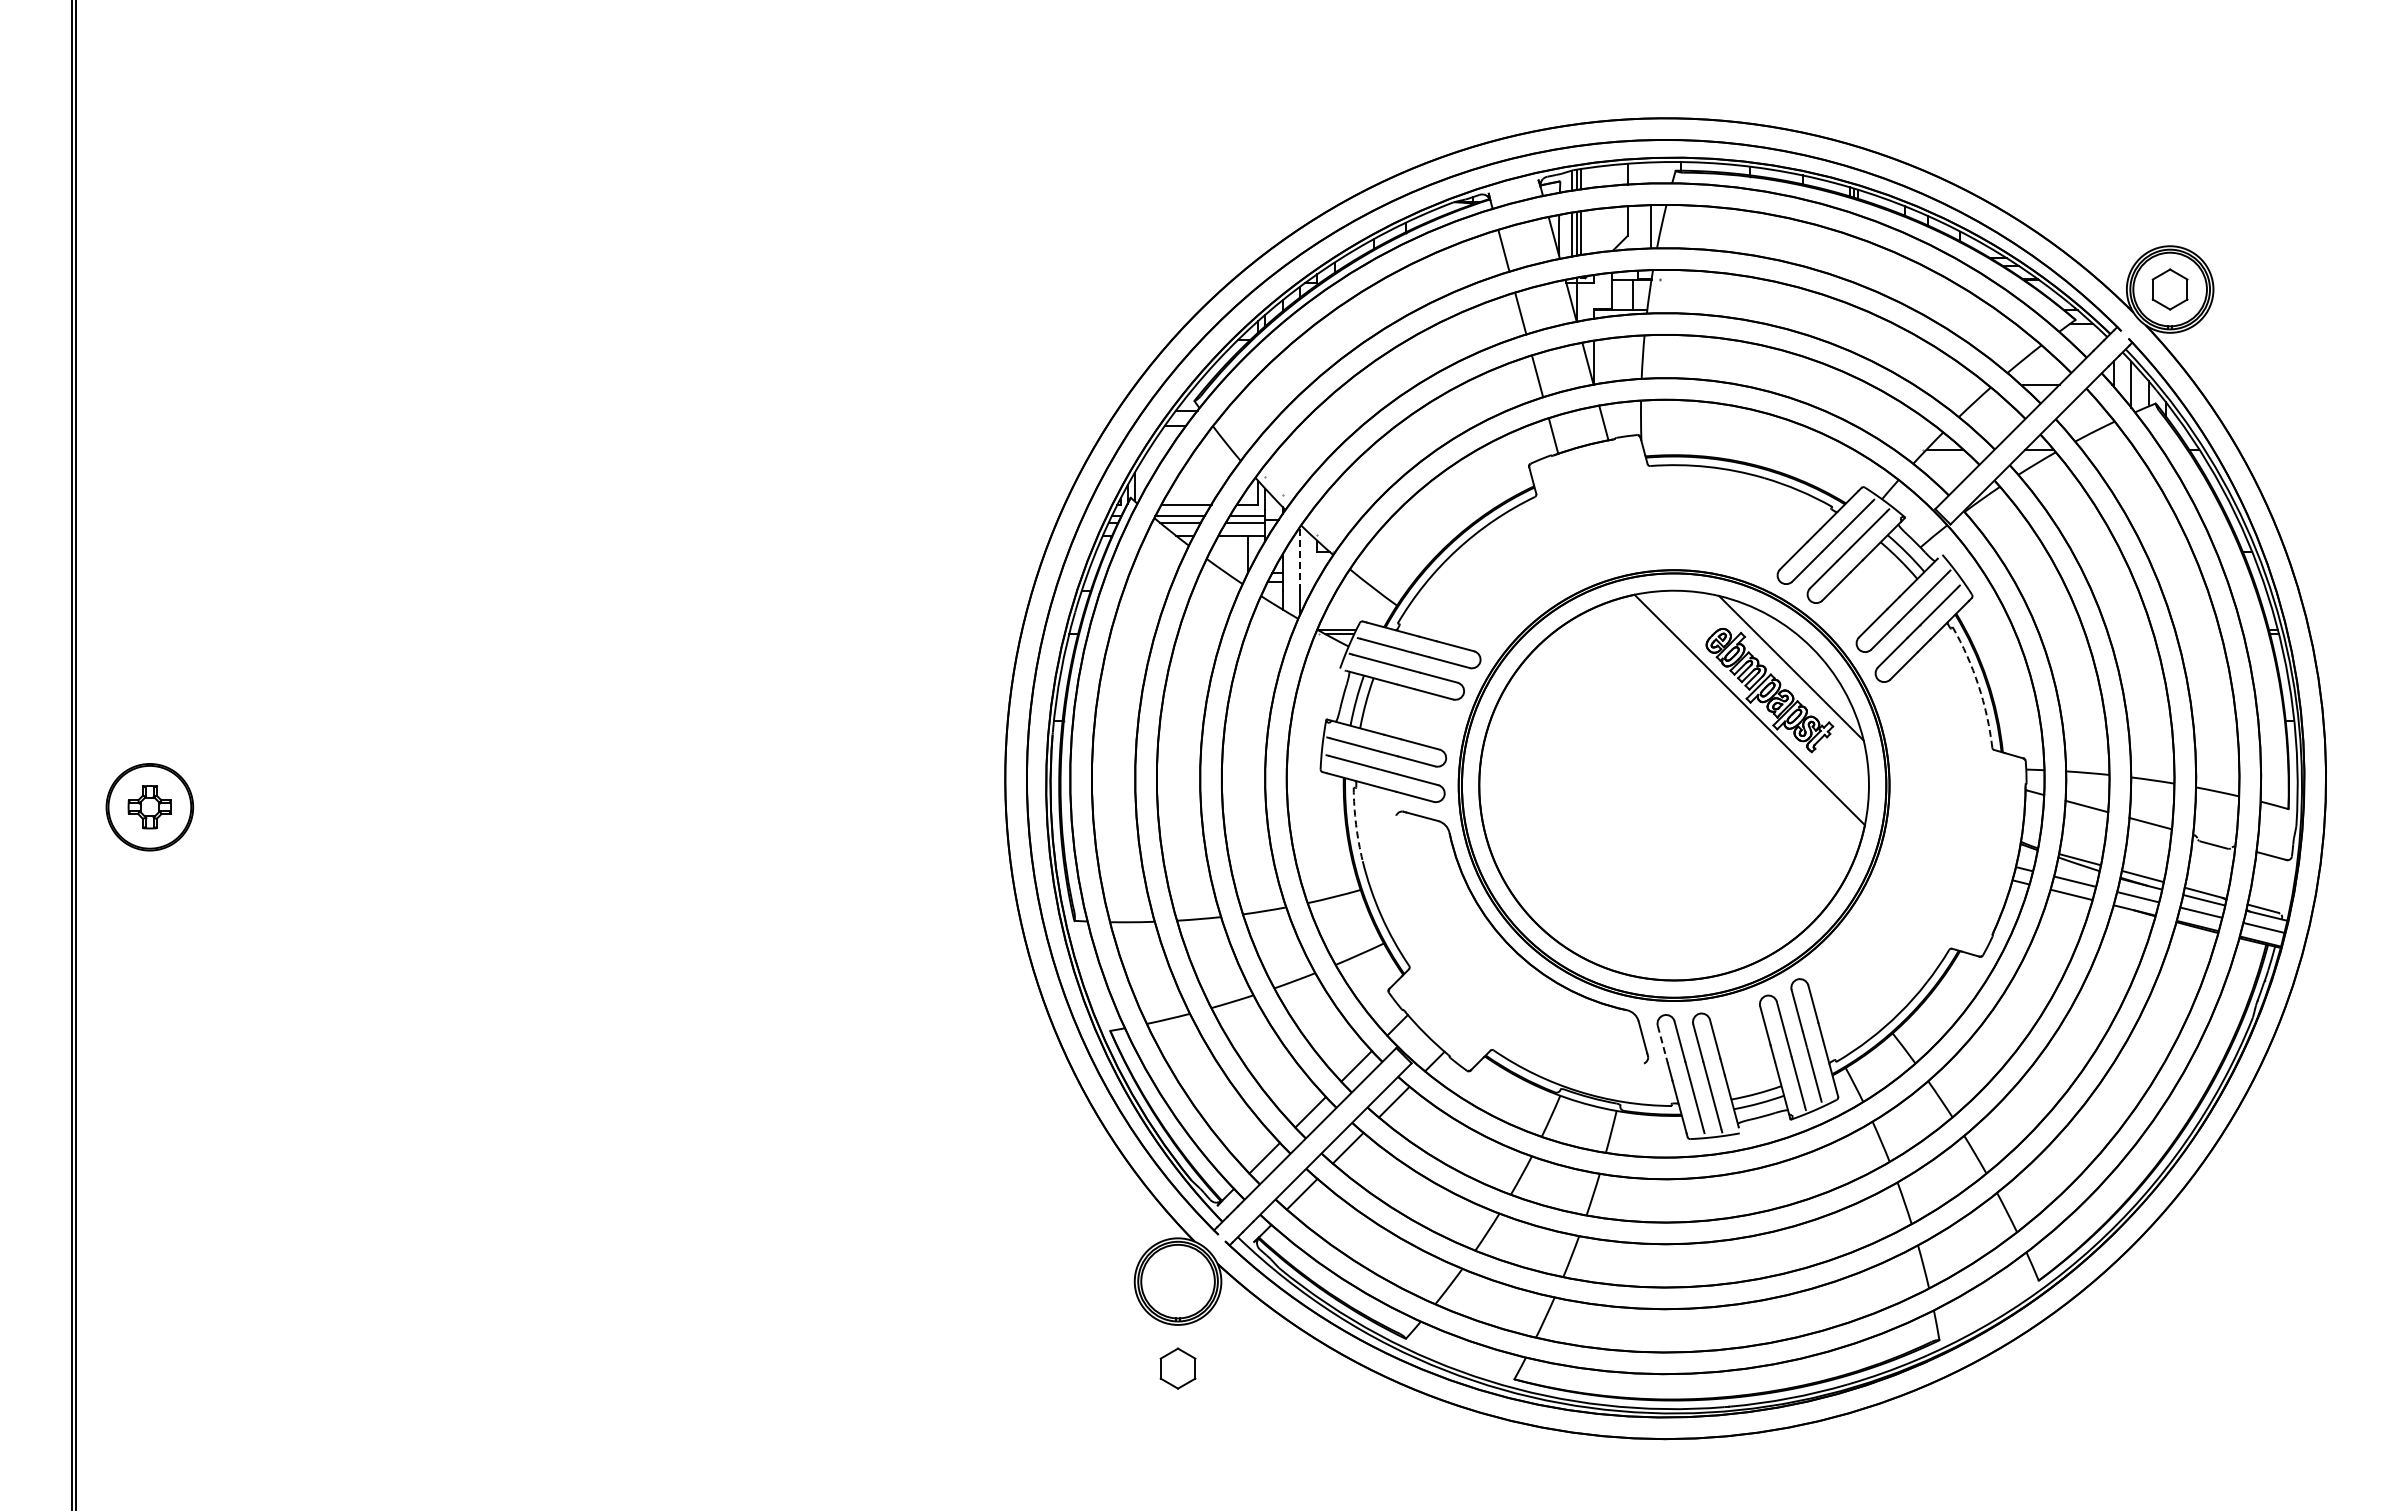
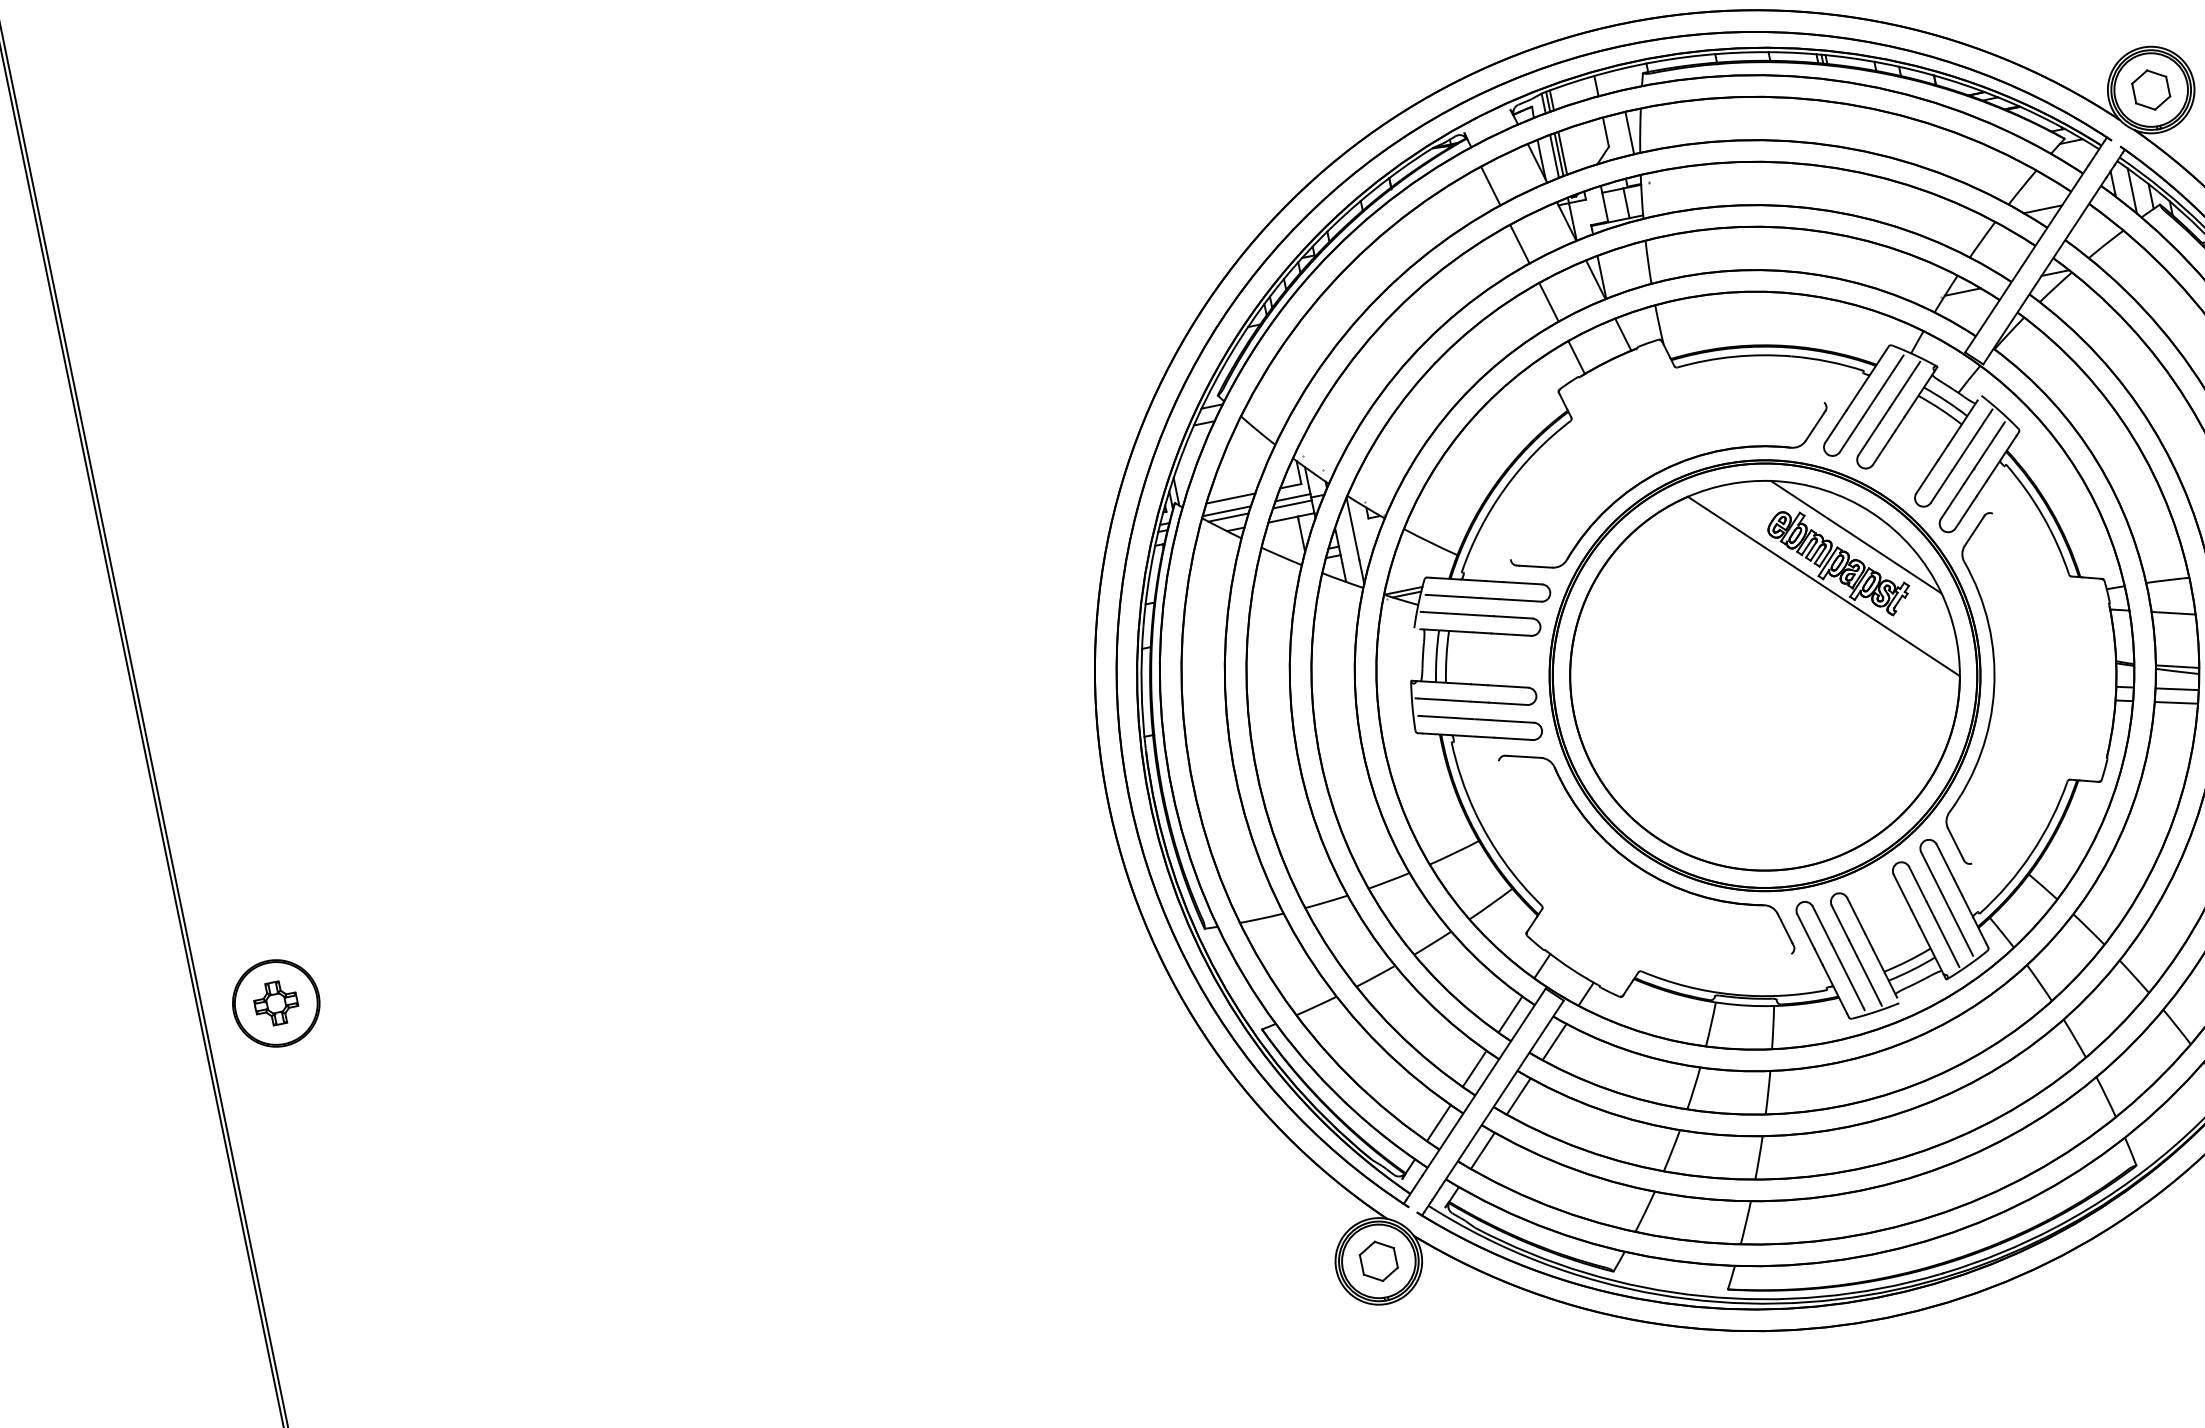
line: (1300, 558) -> (1353, 528), dashed -> solid
part: (1614, 565) -> (1662, 472), added
arc: (1978, 685) -> (2043, 516), dashed -> solid
arc: (1356, 824) -> (1461, 777), dashed -> solid
part: (1894, 844) -> (1992, 689), added
line: (1662, 1045) -> (1805, 932), dashed -> solid
part: (1177, 1368) -> (1378, 1261), moved

